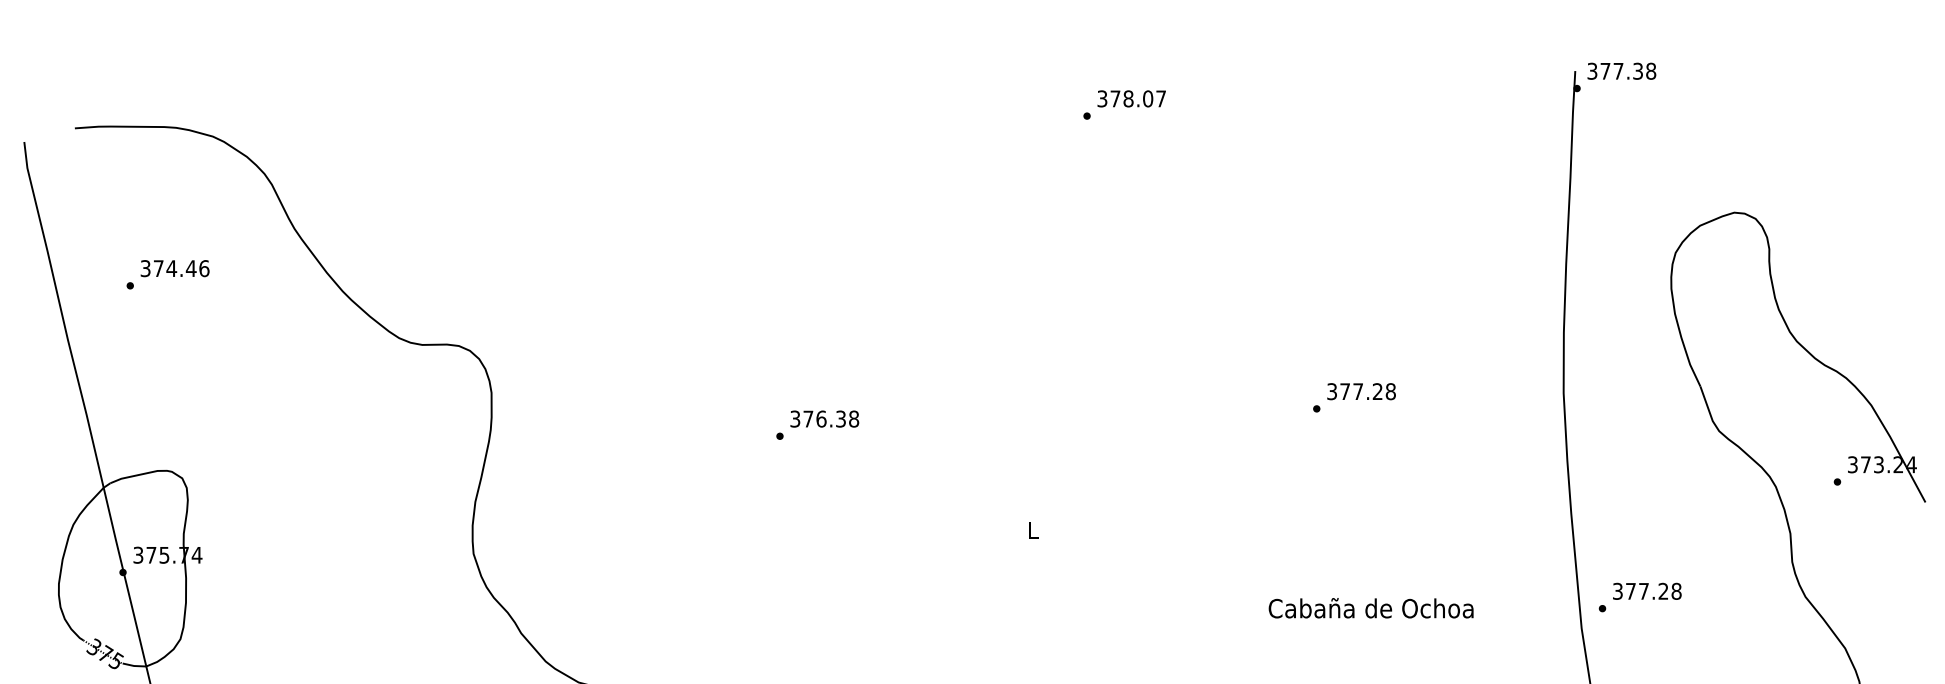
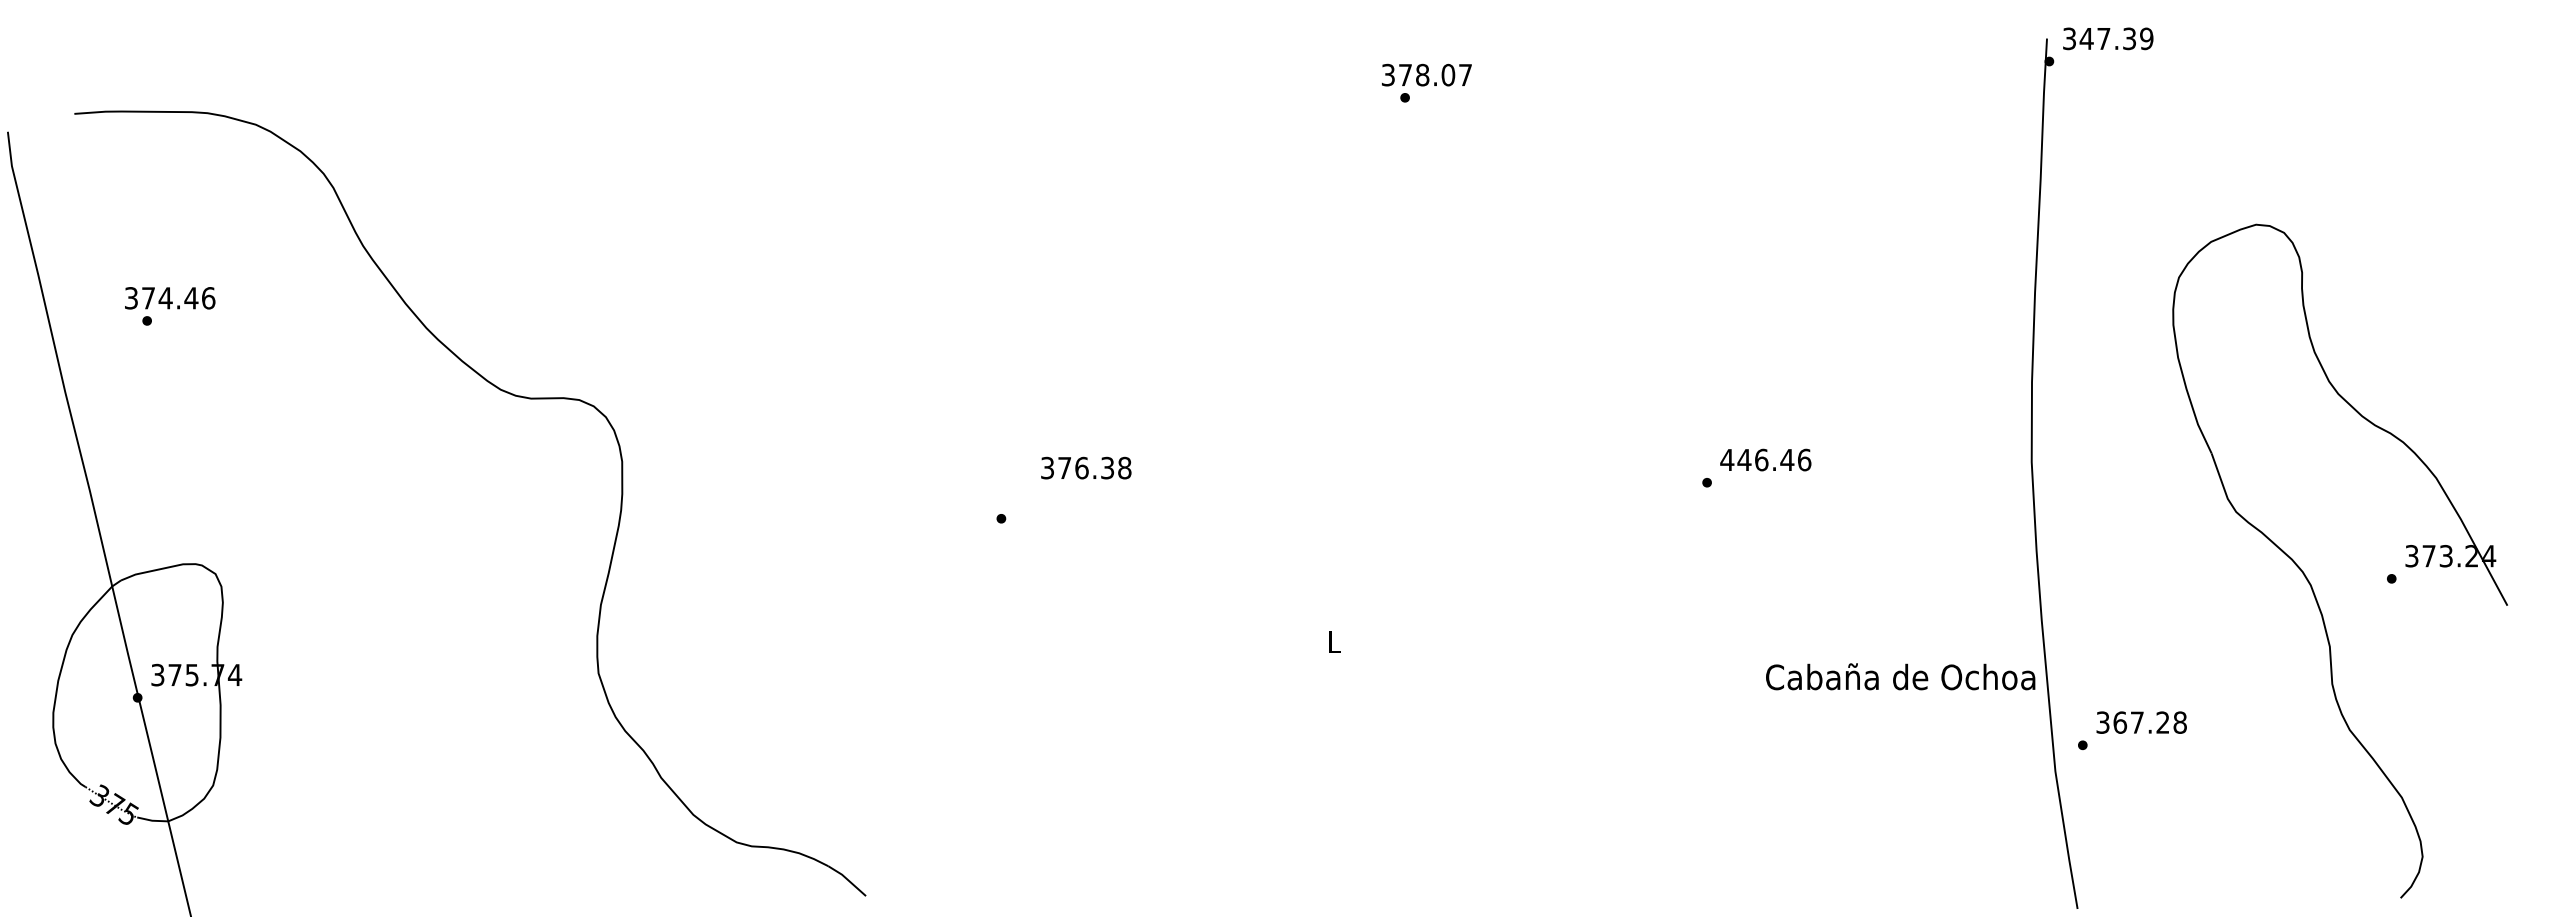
text: (1628, 71) -> (2116, 38), 377.38 -> 347.39
text: (1131, 98) -> (1426, 74), moved
text: (175, 268) -> (170, 298), moved
text: (1361, 391) -> (1765, 459), 377.28 -> 446.46
text: (824, 418) -> (1086, 467), moved
text: (1631, 591) -> (2120, 722), 377.28 -> 367.28
text: (1371, 608) -> (1900, 676), moved

